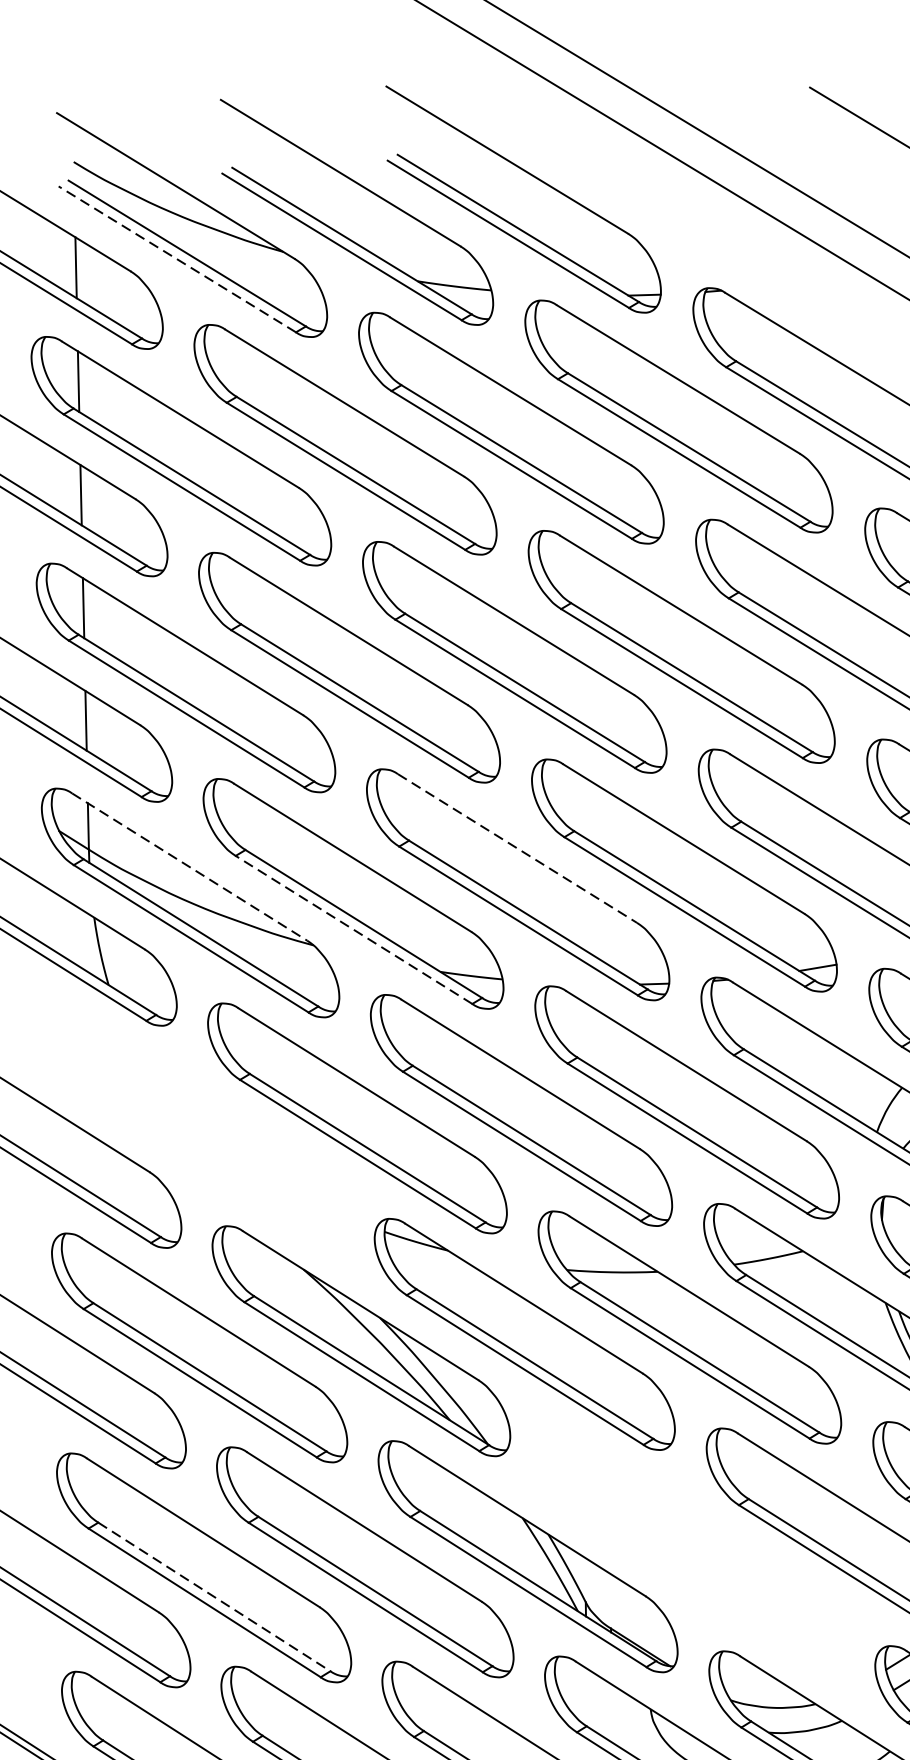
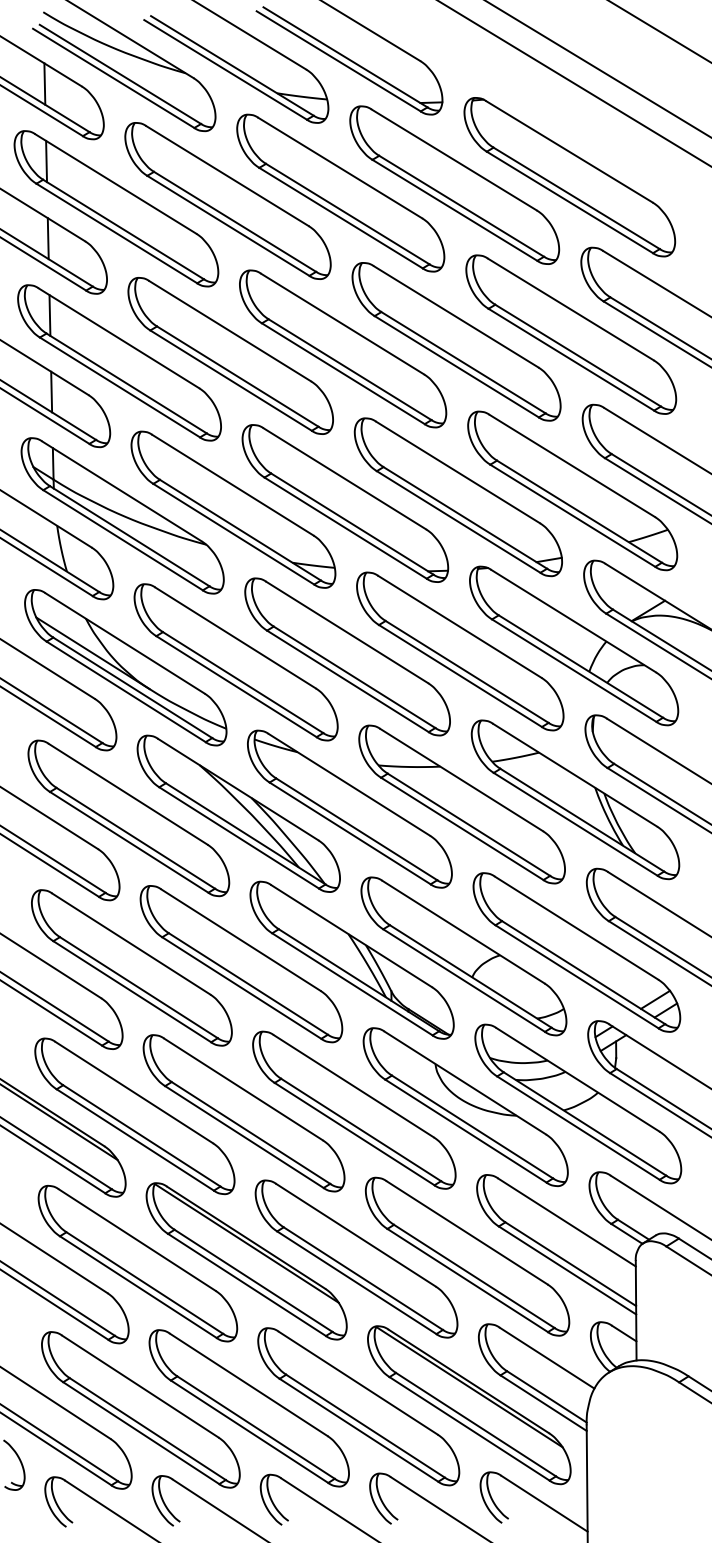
line: (177, 259) -> (113, 78), dashed -> solid
line: (516, 847) -> (344, 478), dashed -> solid
line: (190, 867) -> (122, 491), dashed -> solid
line: (353, 930) -> (233, 534), dashed -> solid
part: (194, 1125) -> (125, 667), added
part: (691, 1551) -> (463, 956), added
line: (213, 1596) -> (138, 987), dashed -> solid

